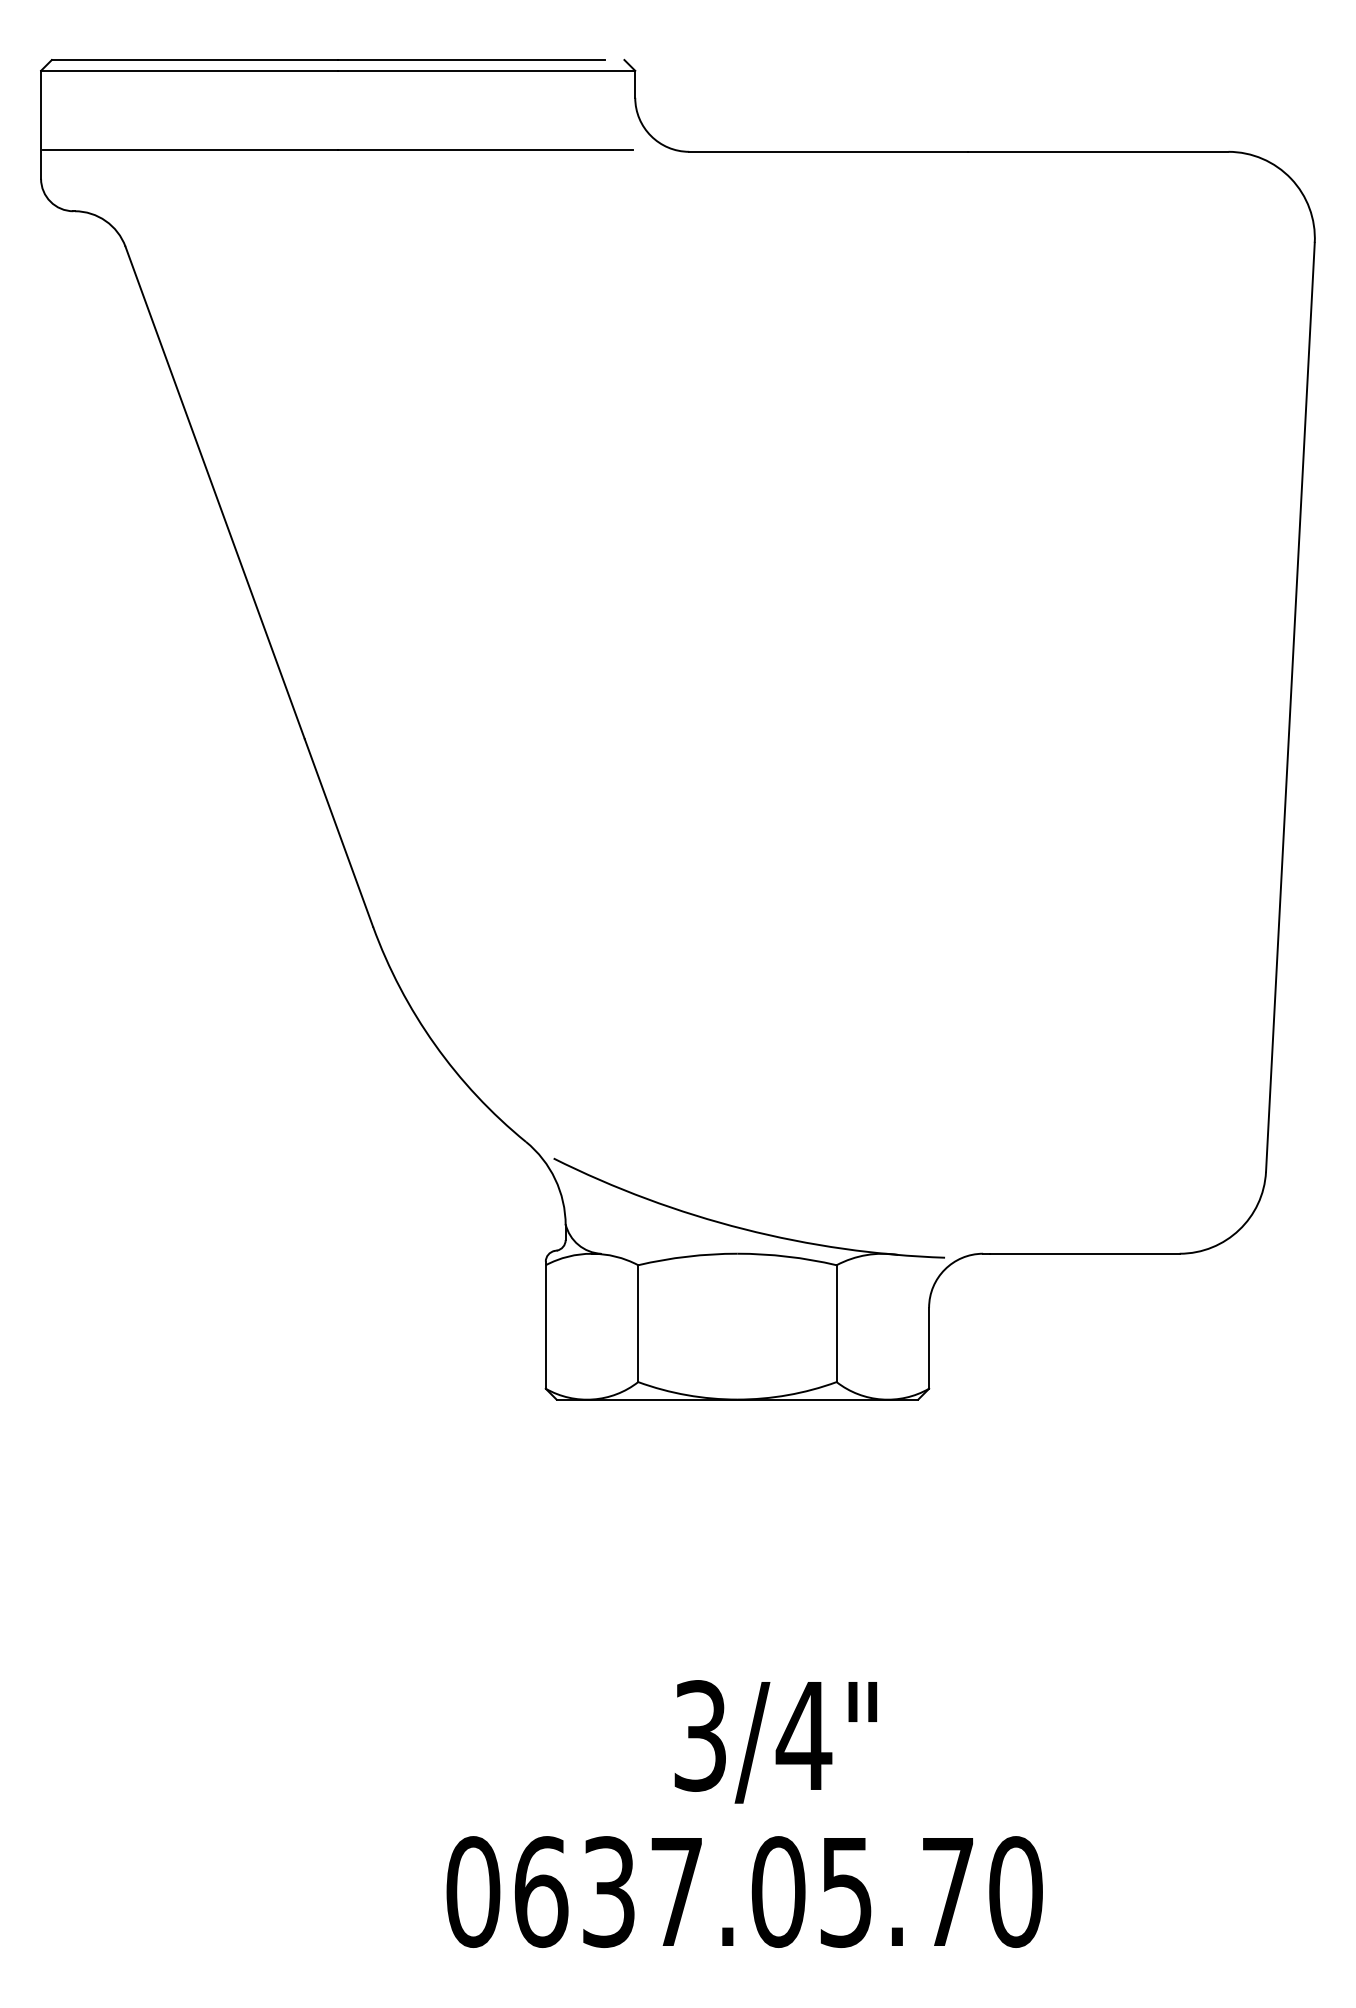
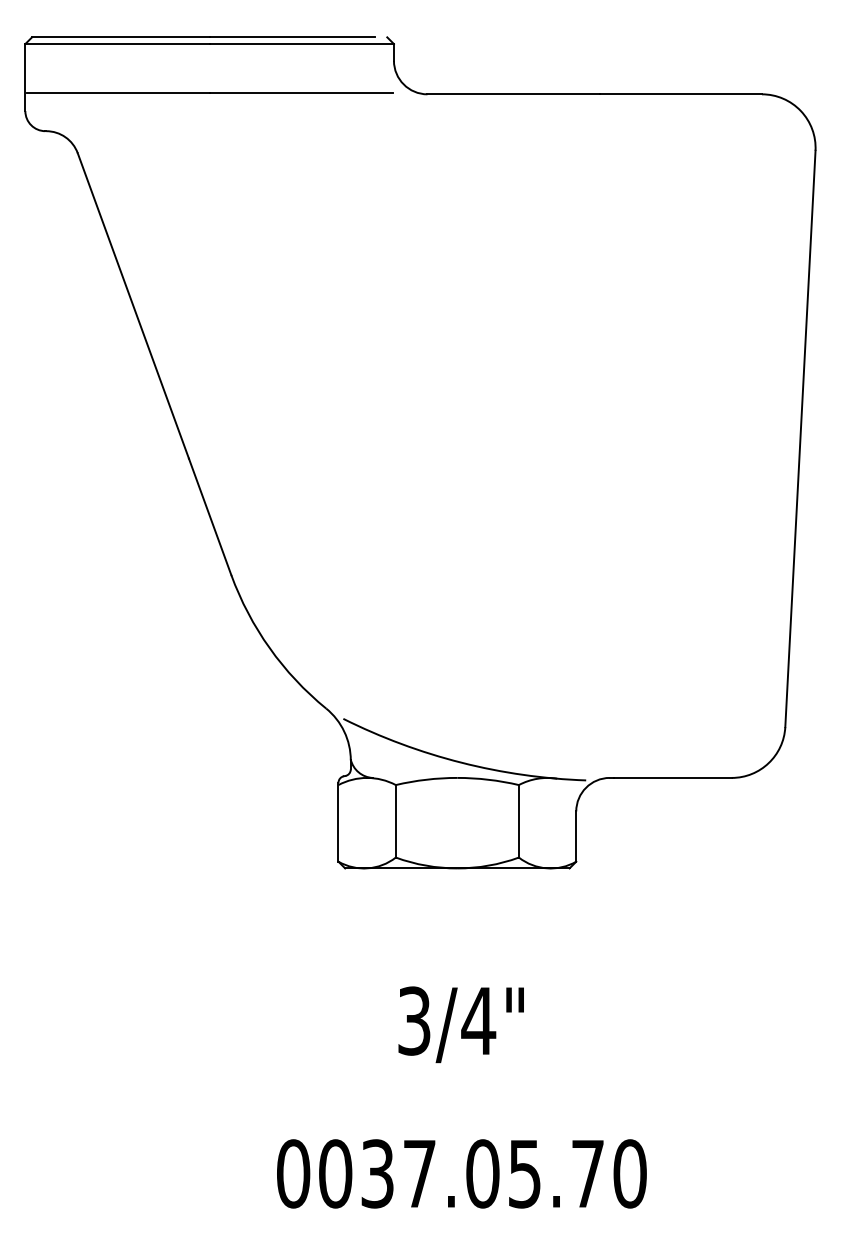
text: (774, 1741) -> (460, 1024), moved
text: (540, 1891) -> (335, 1173), 0637.05.70 -> 0037.05.70

